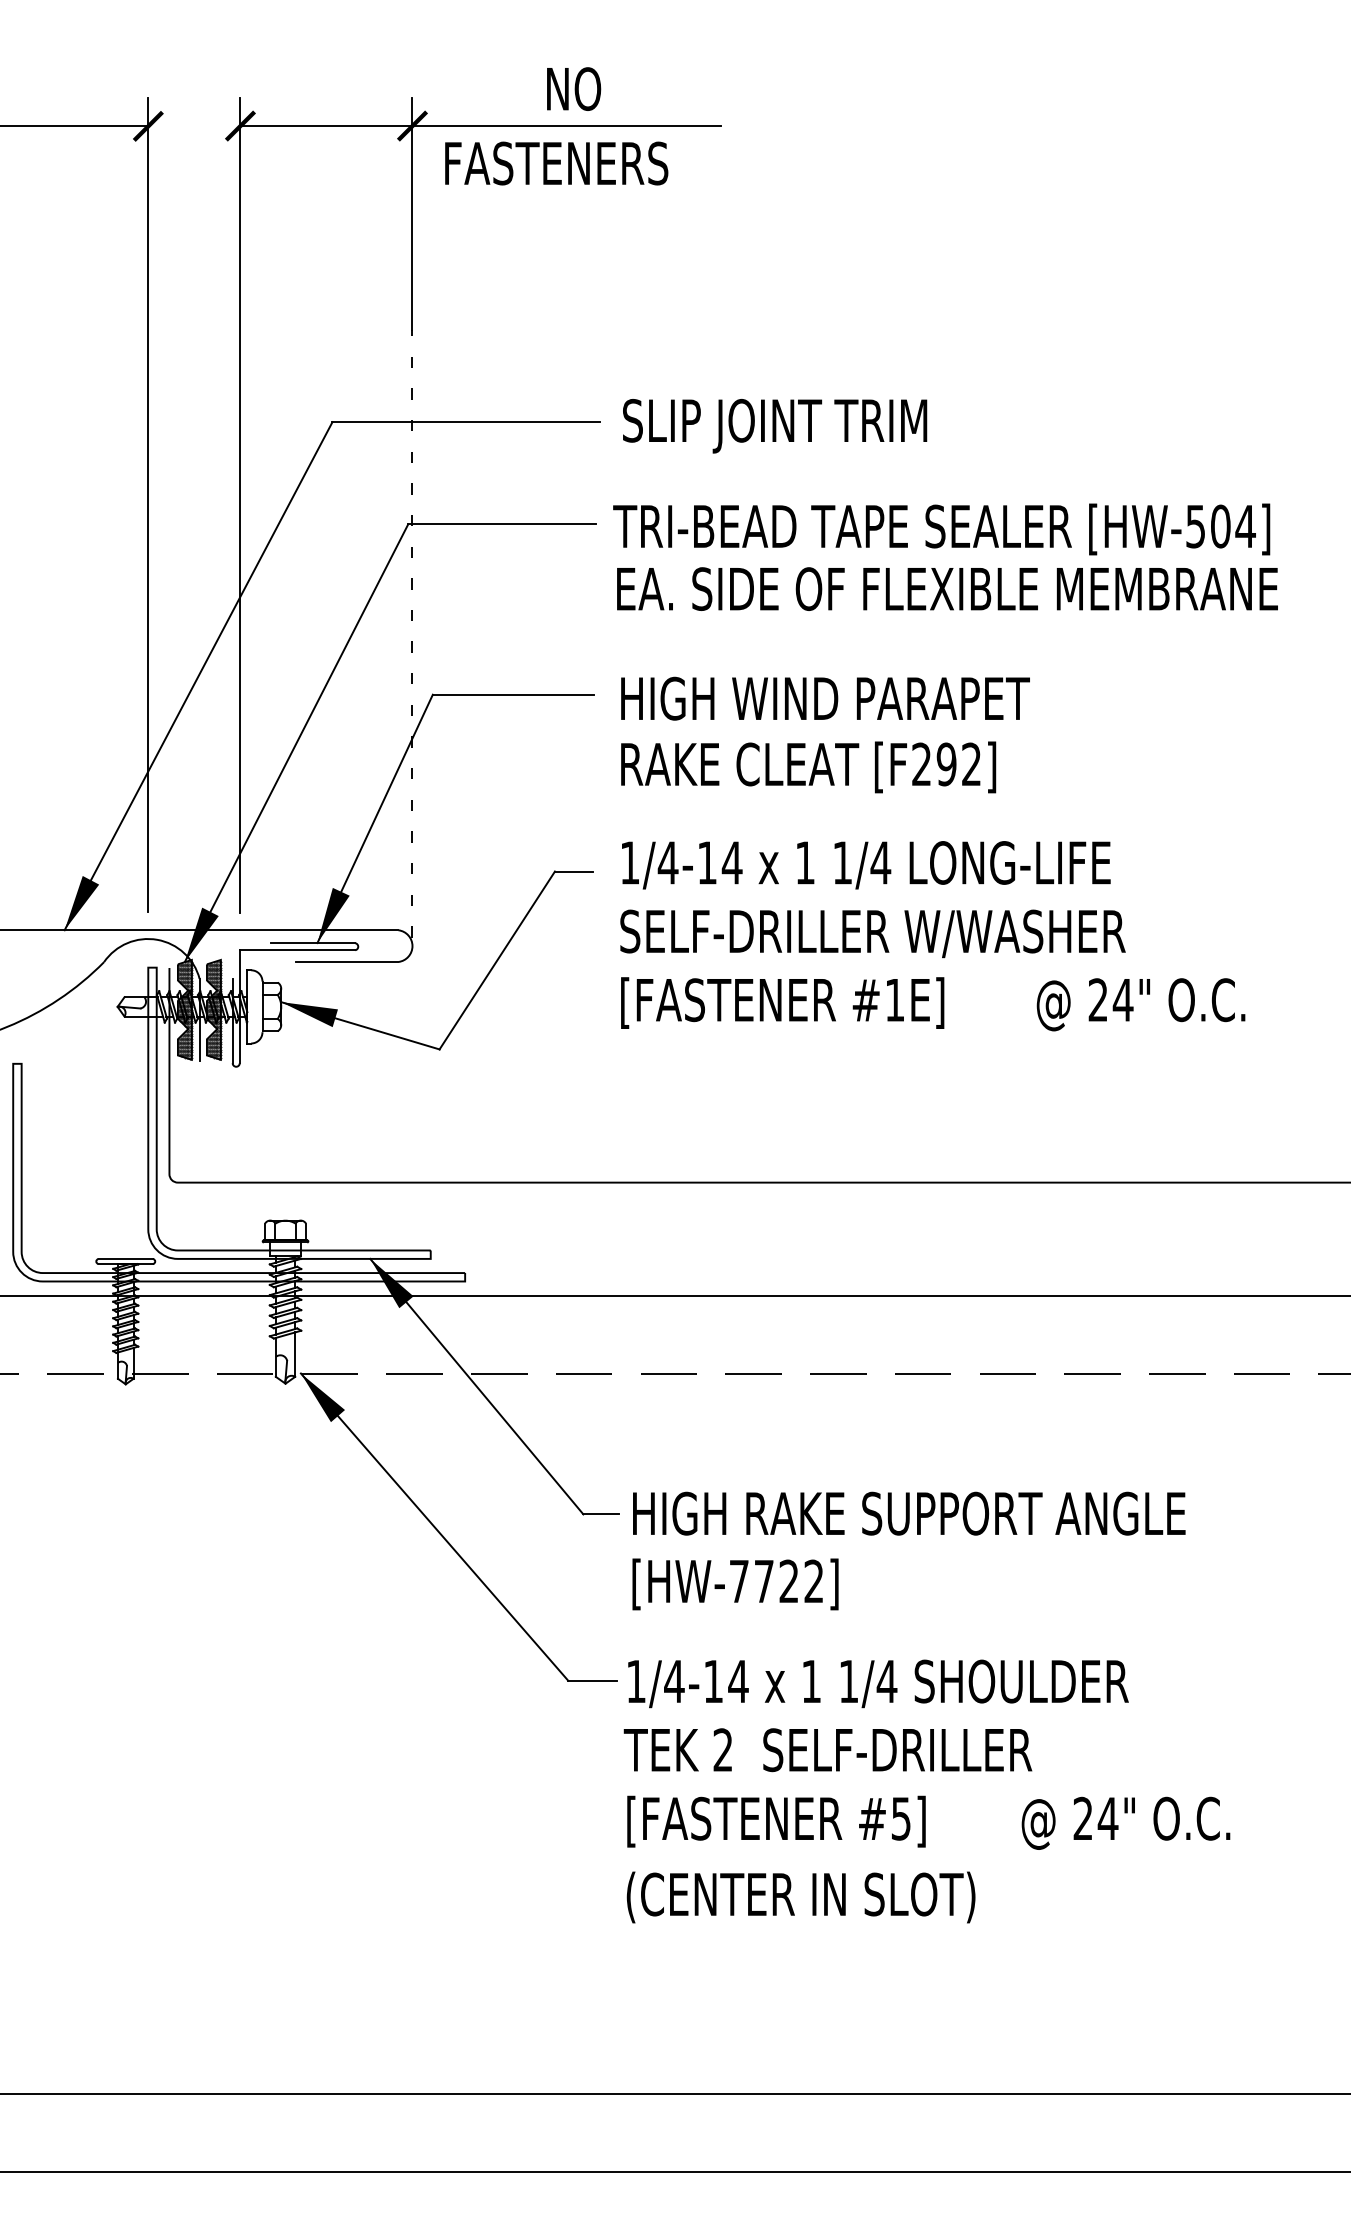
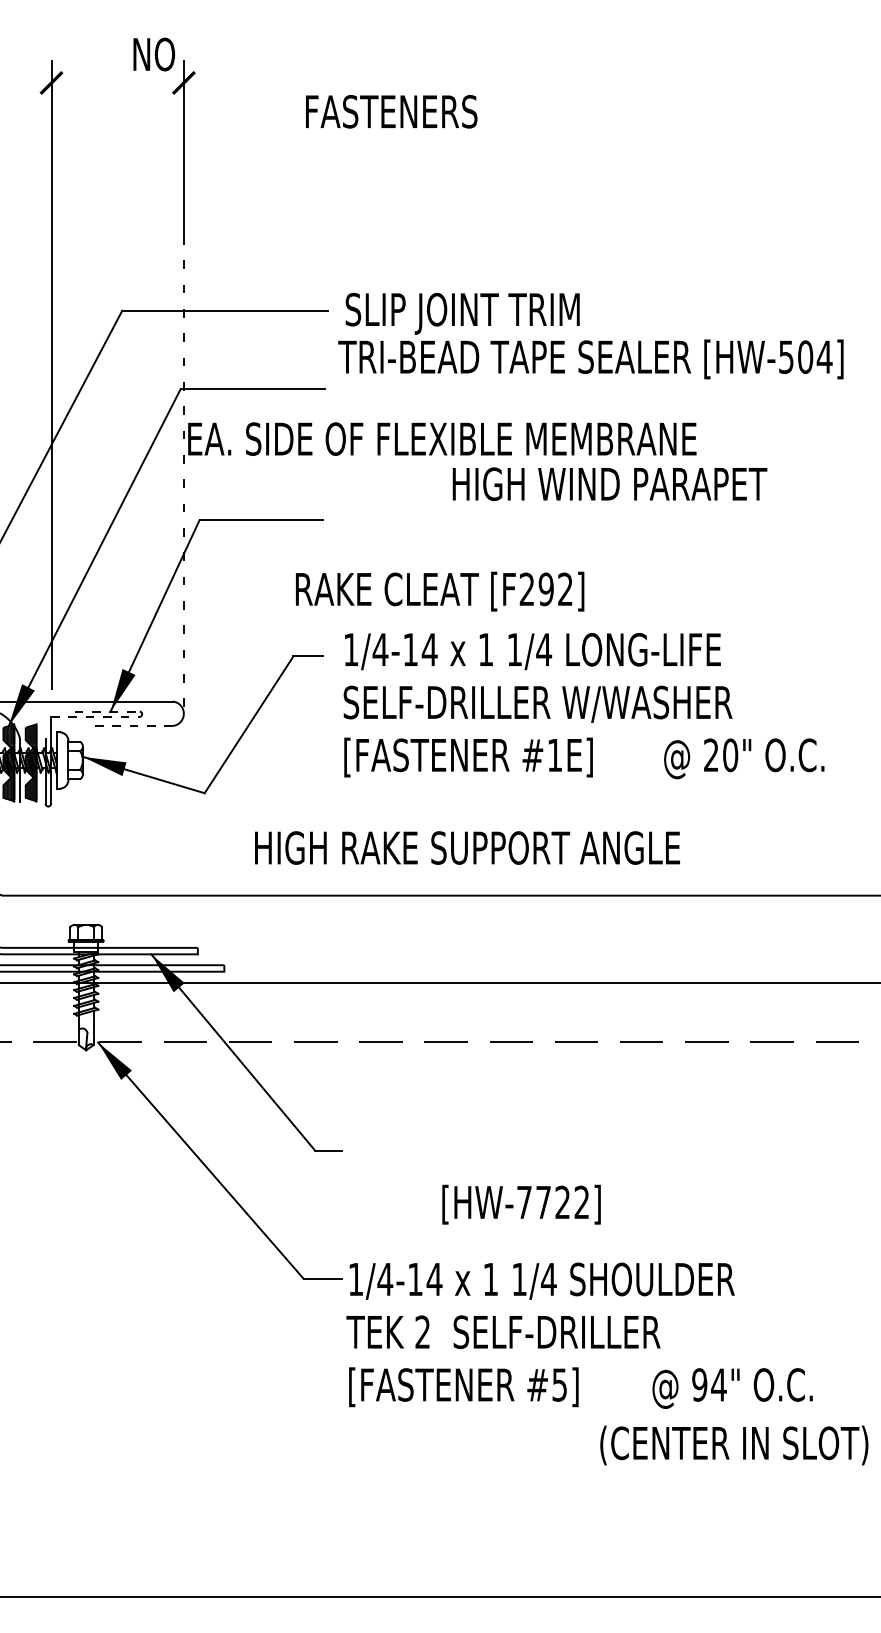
text: (574, 88) -> (154, 54), moved
line: (480, 126) -> (236, 83), removed
text: (556, 163) -> (391, 111), moved
text: (941, 529) -> (590, 359), moved
text: (947, 588) -> (442, 438), moved
text: (825, 698) -> (610, 484), moved
text: (808, 767) -> (440, 591), moved
line: (313, 943) -> (107, 711), solid -> dashed
line: (297, 950) -> (95, 717), solid -> dashed
line: (346, 961) -> (133, 725), solid -> dashed
text: (1122, 1000) -> (729, 755), 24" -> 20"
text: (909, 1513) -> (467, 847), moved
text: (735, 1584) -> (521, 1204), moved
text: (1082, 1818) -> (699, 1384), 24" -> 94"
text: (800, 1897) -> (733, 1445), moved

